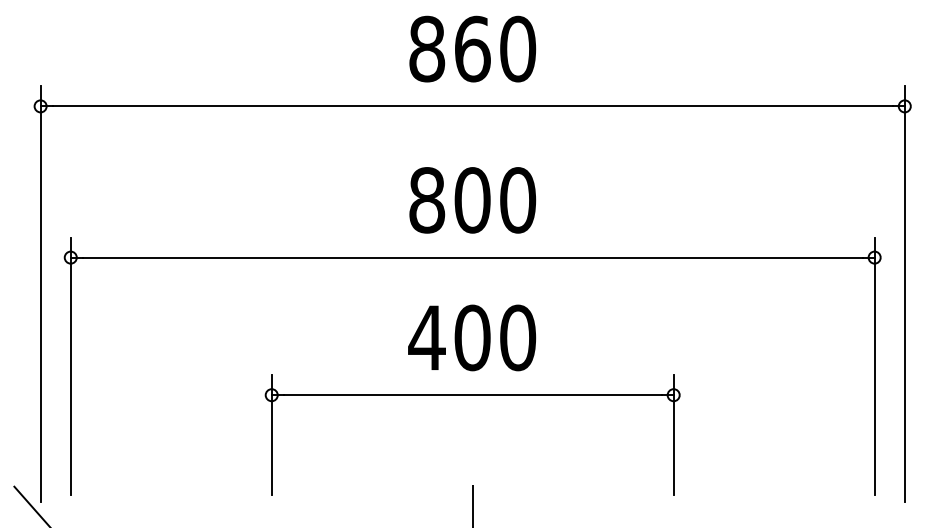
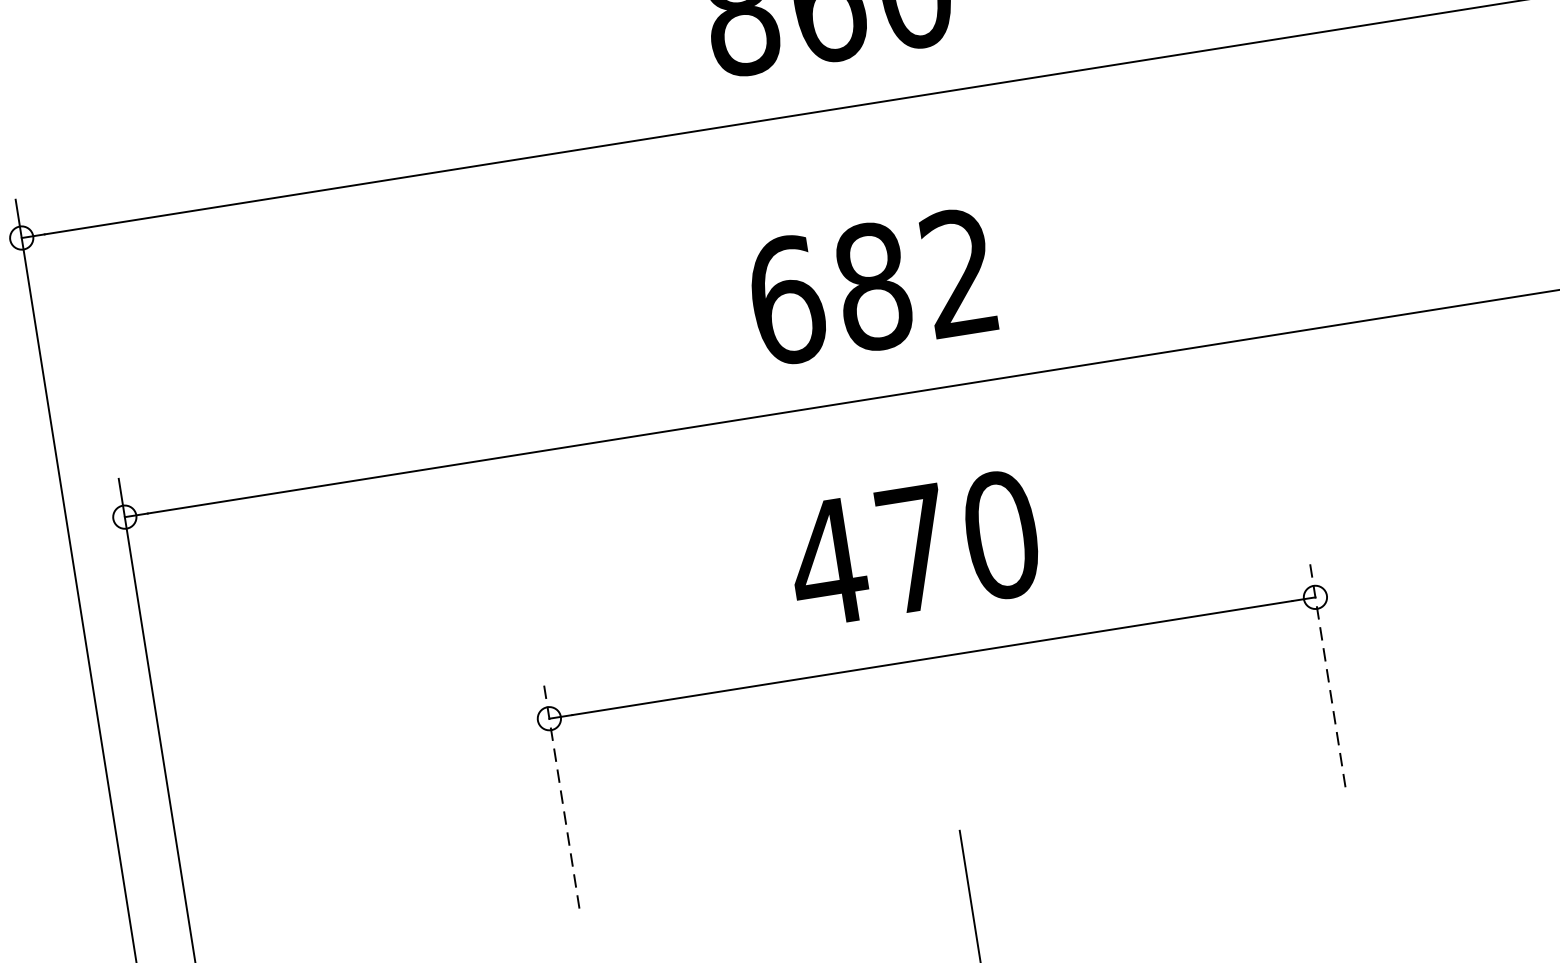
text: (472, 200) -> (873, 287), 800 -> 682
text: (472, 337) -> (914, 548), 400 -> 470
line: (271, 434) -> (560, 793), solid -> dashed
line: (673, 434) -> (1326, 672), solid -> dashed

